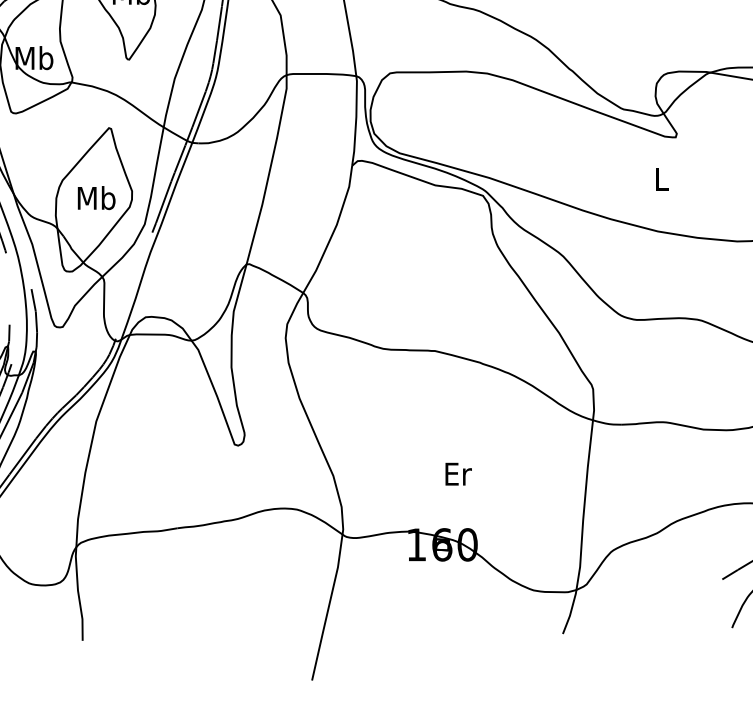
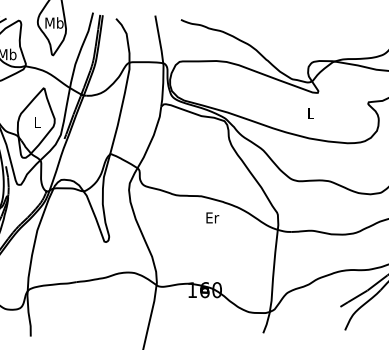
text: (96, 196) -> (37, 121), Mb -> L
text: (458, 473) -> (212, 217), moved

